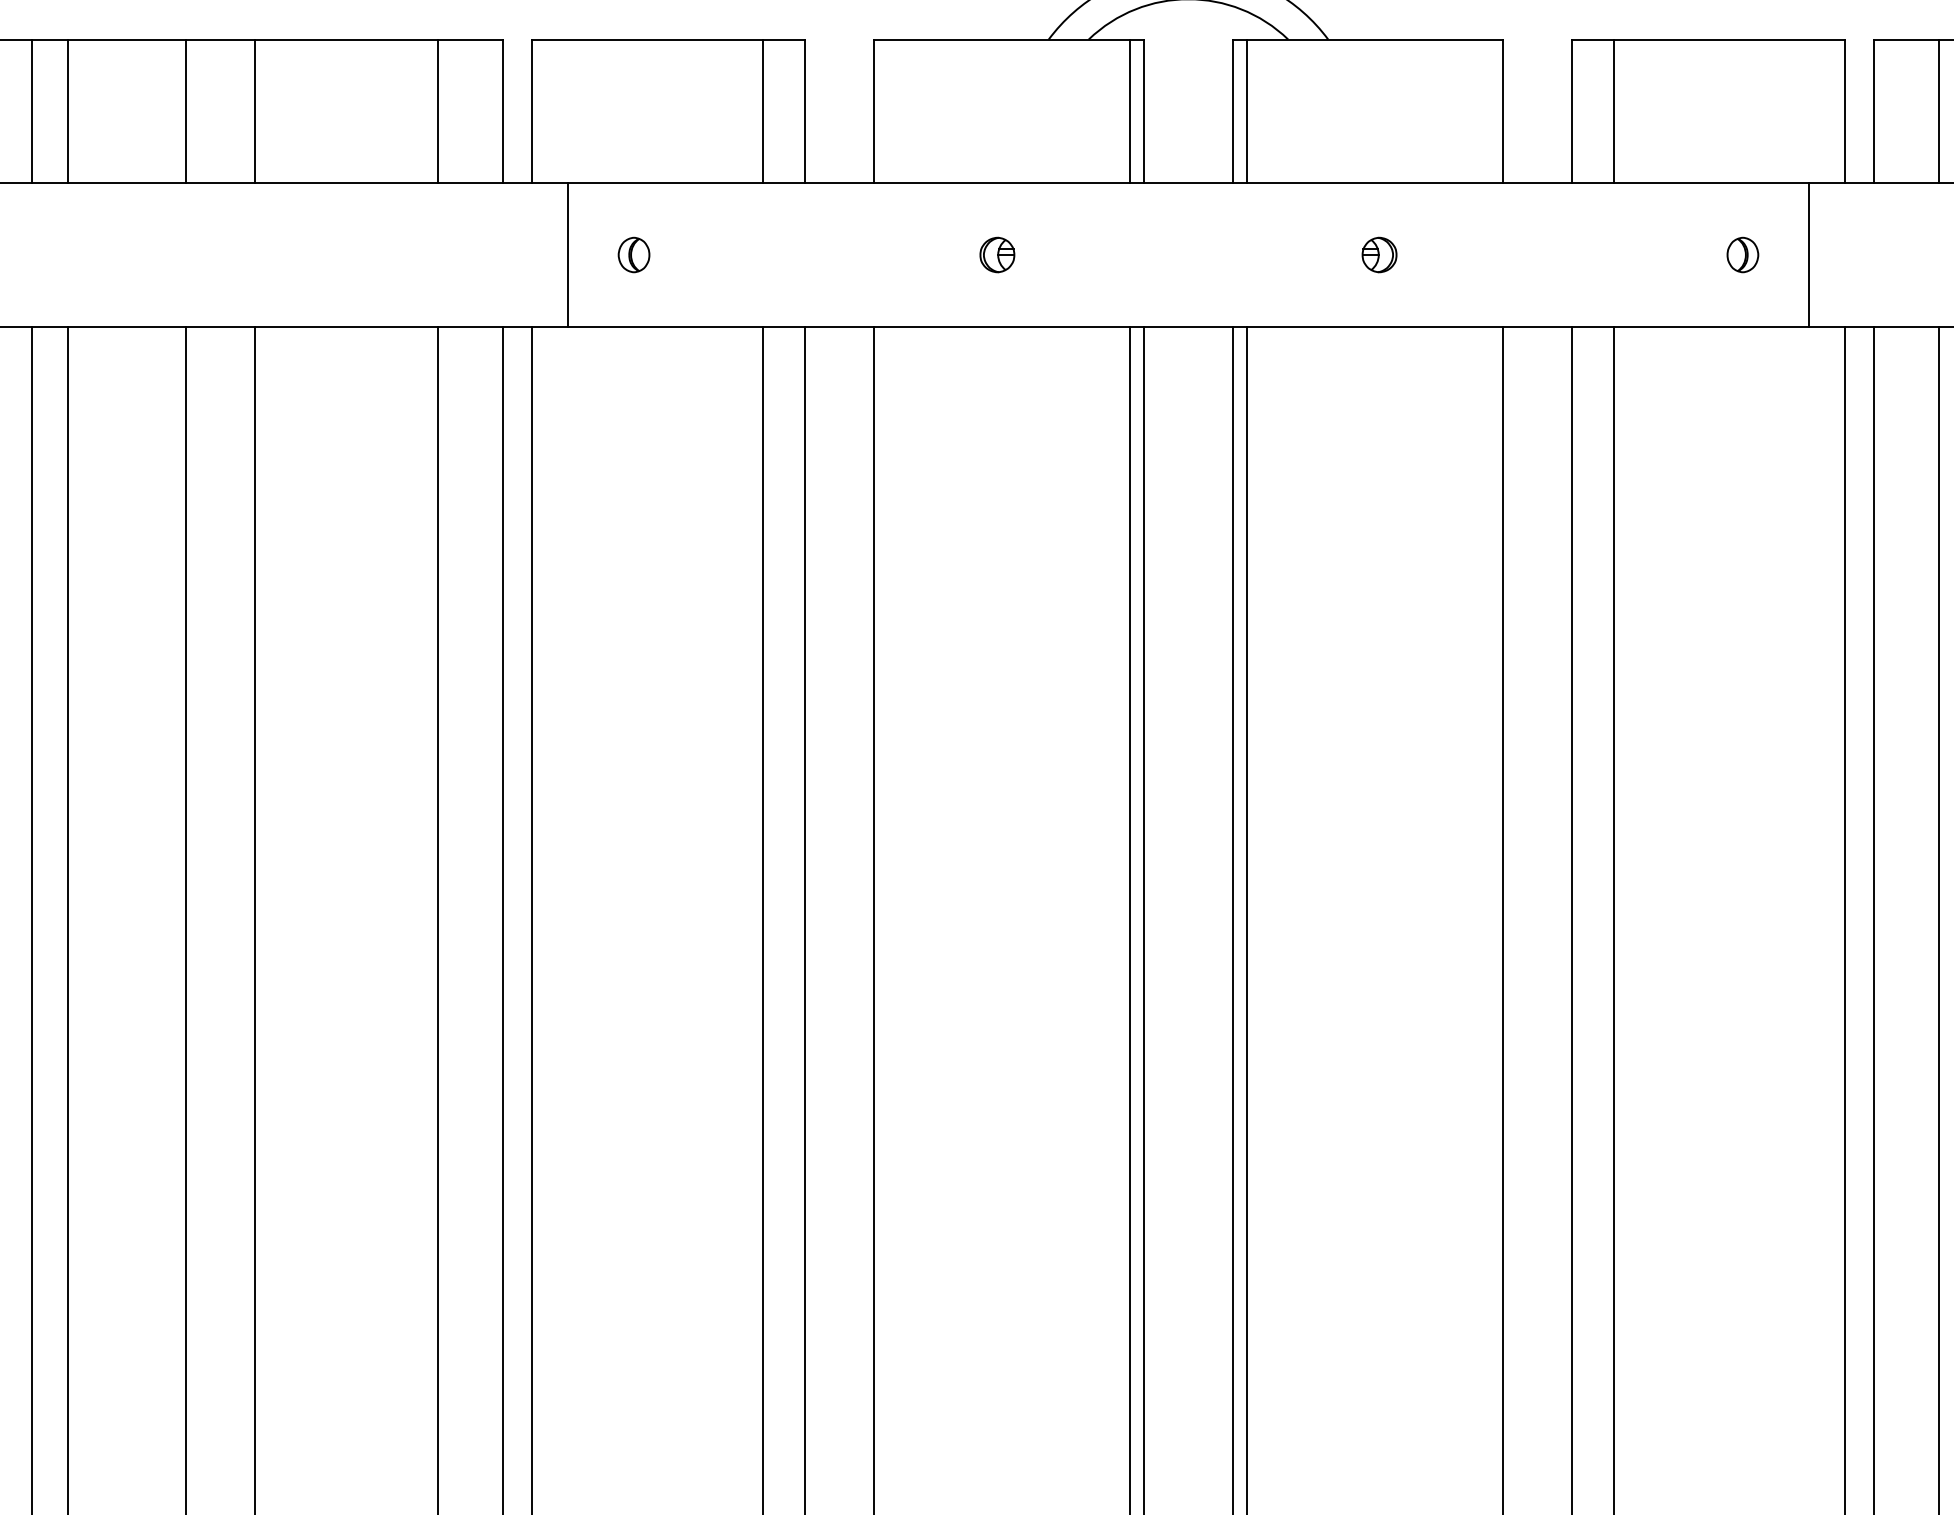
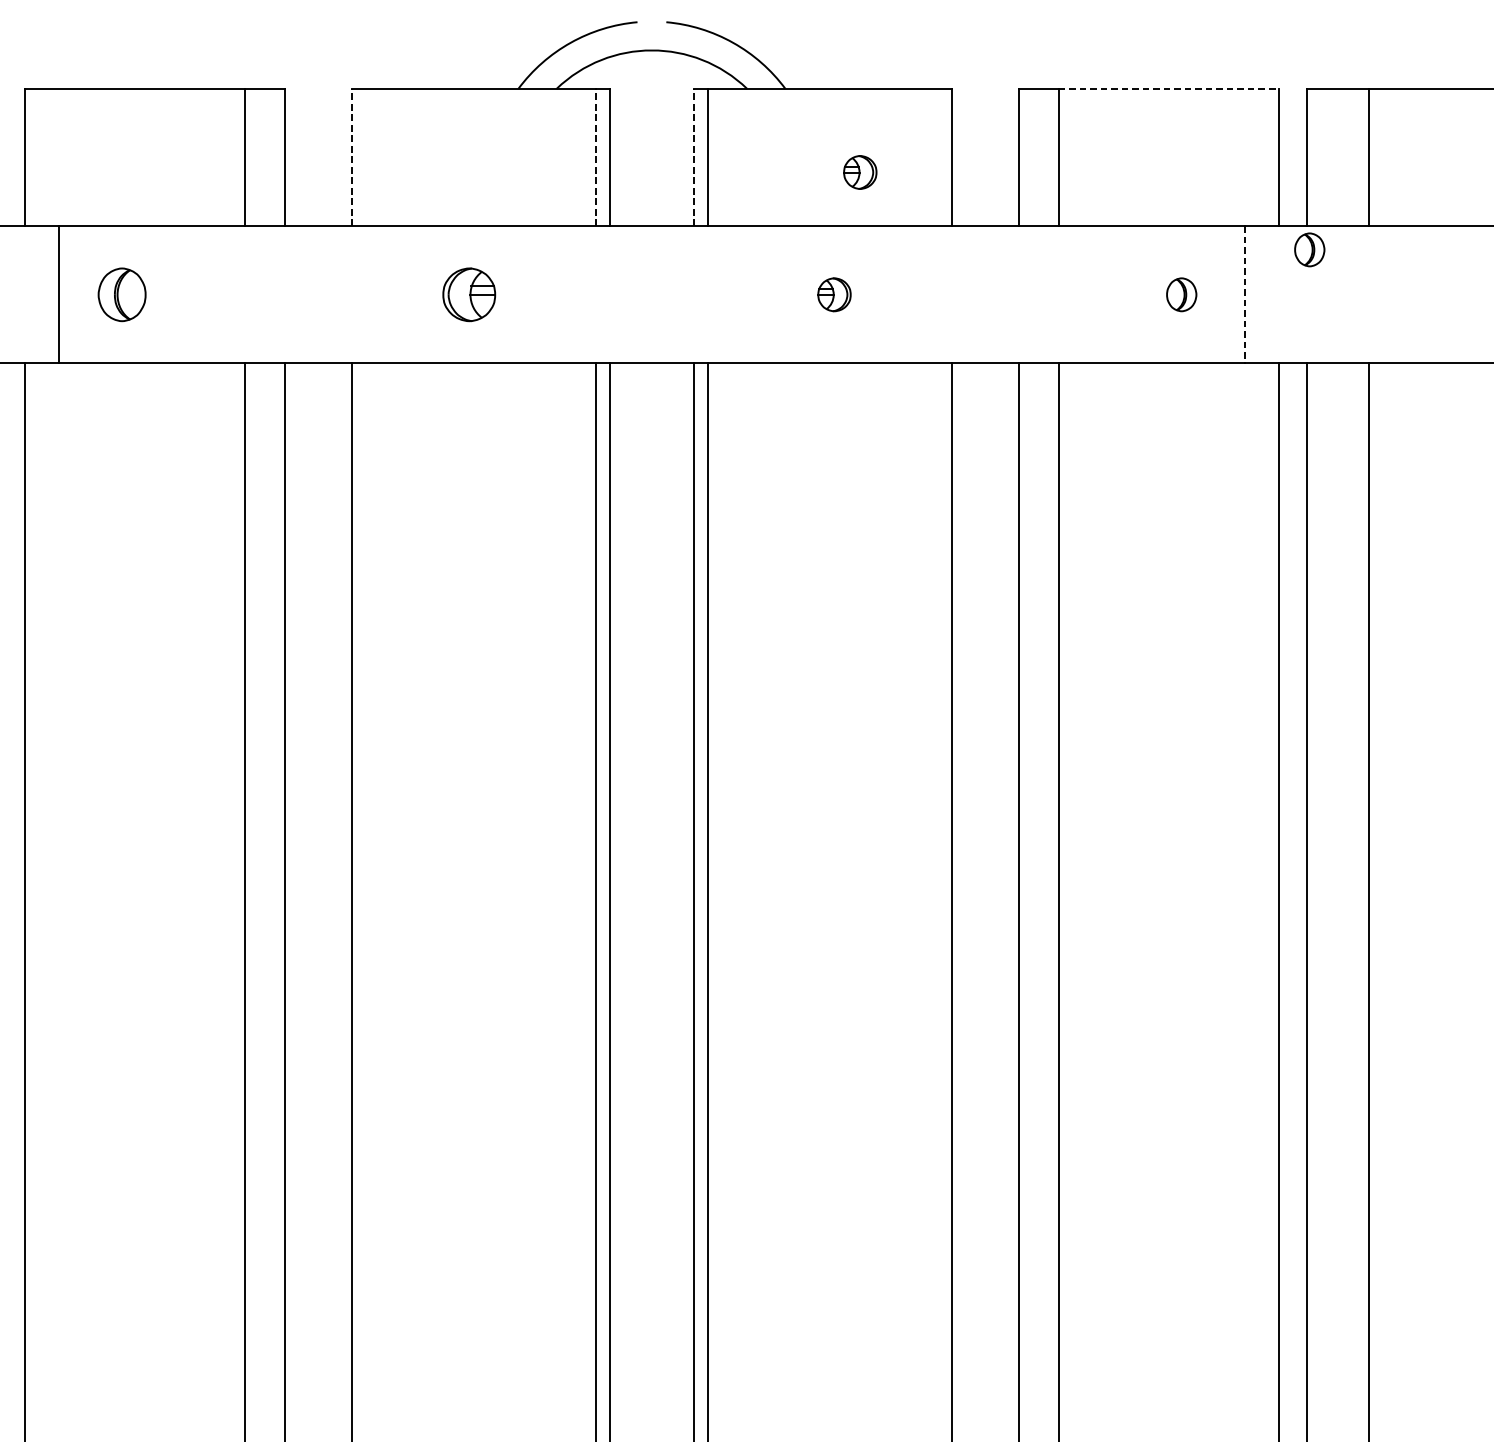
line: (1729, 39) -> (1168, 88), solid -> dashed
line: (874, 111) -> (351, 157), solid -> dashed
line: (1129, 111) -> (595, 157), solid -> dashed
line: (1232, 111) -> (693, 157), solid -> dashed
part: (1406, 126) -> (860, 171), added
part: (1876, 207) -> (1309, 249), added
part: (633, 254) -> (121, 294), size x1.6
part: (997, 254) -> (469, 294), size x1.6
line: (1809, 255) -> (1245, 295), solid -> dashed

